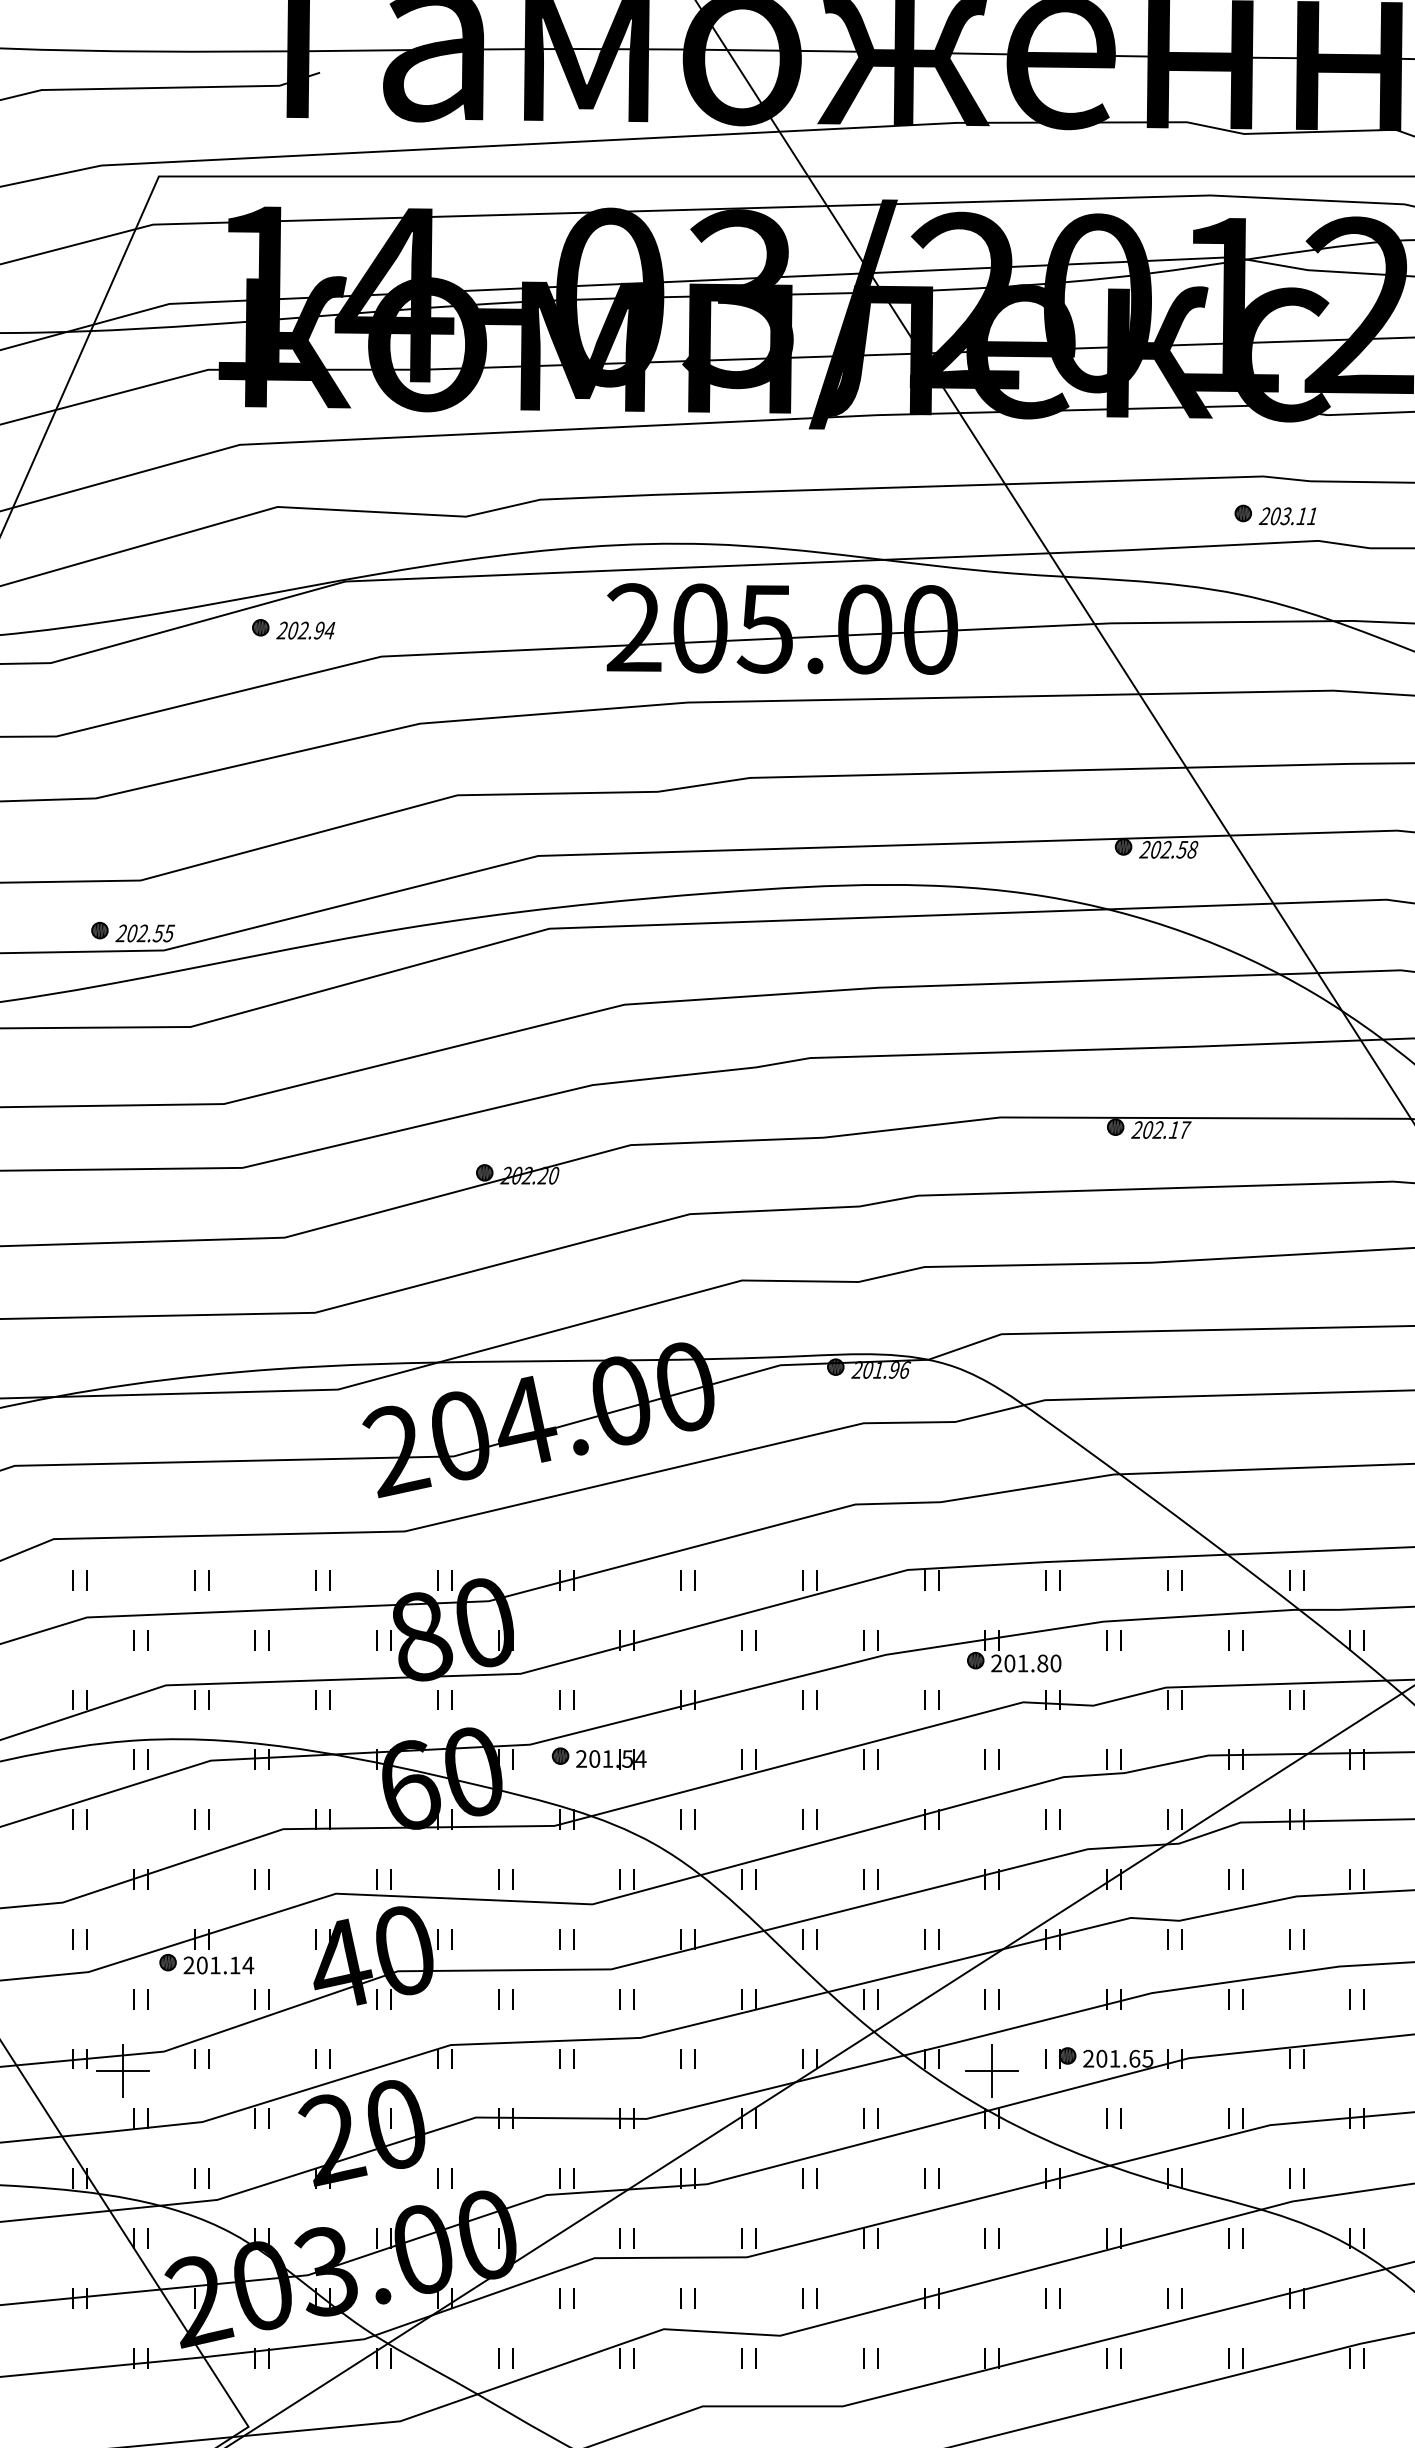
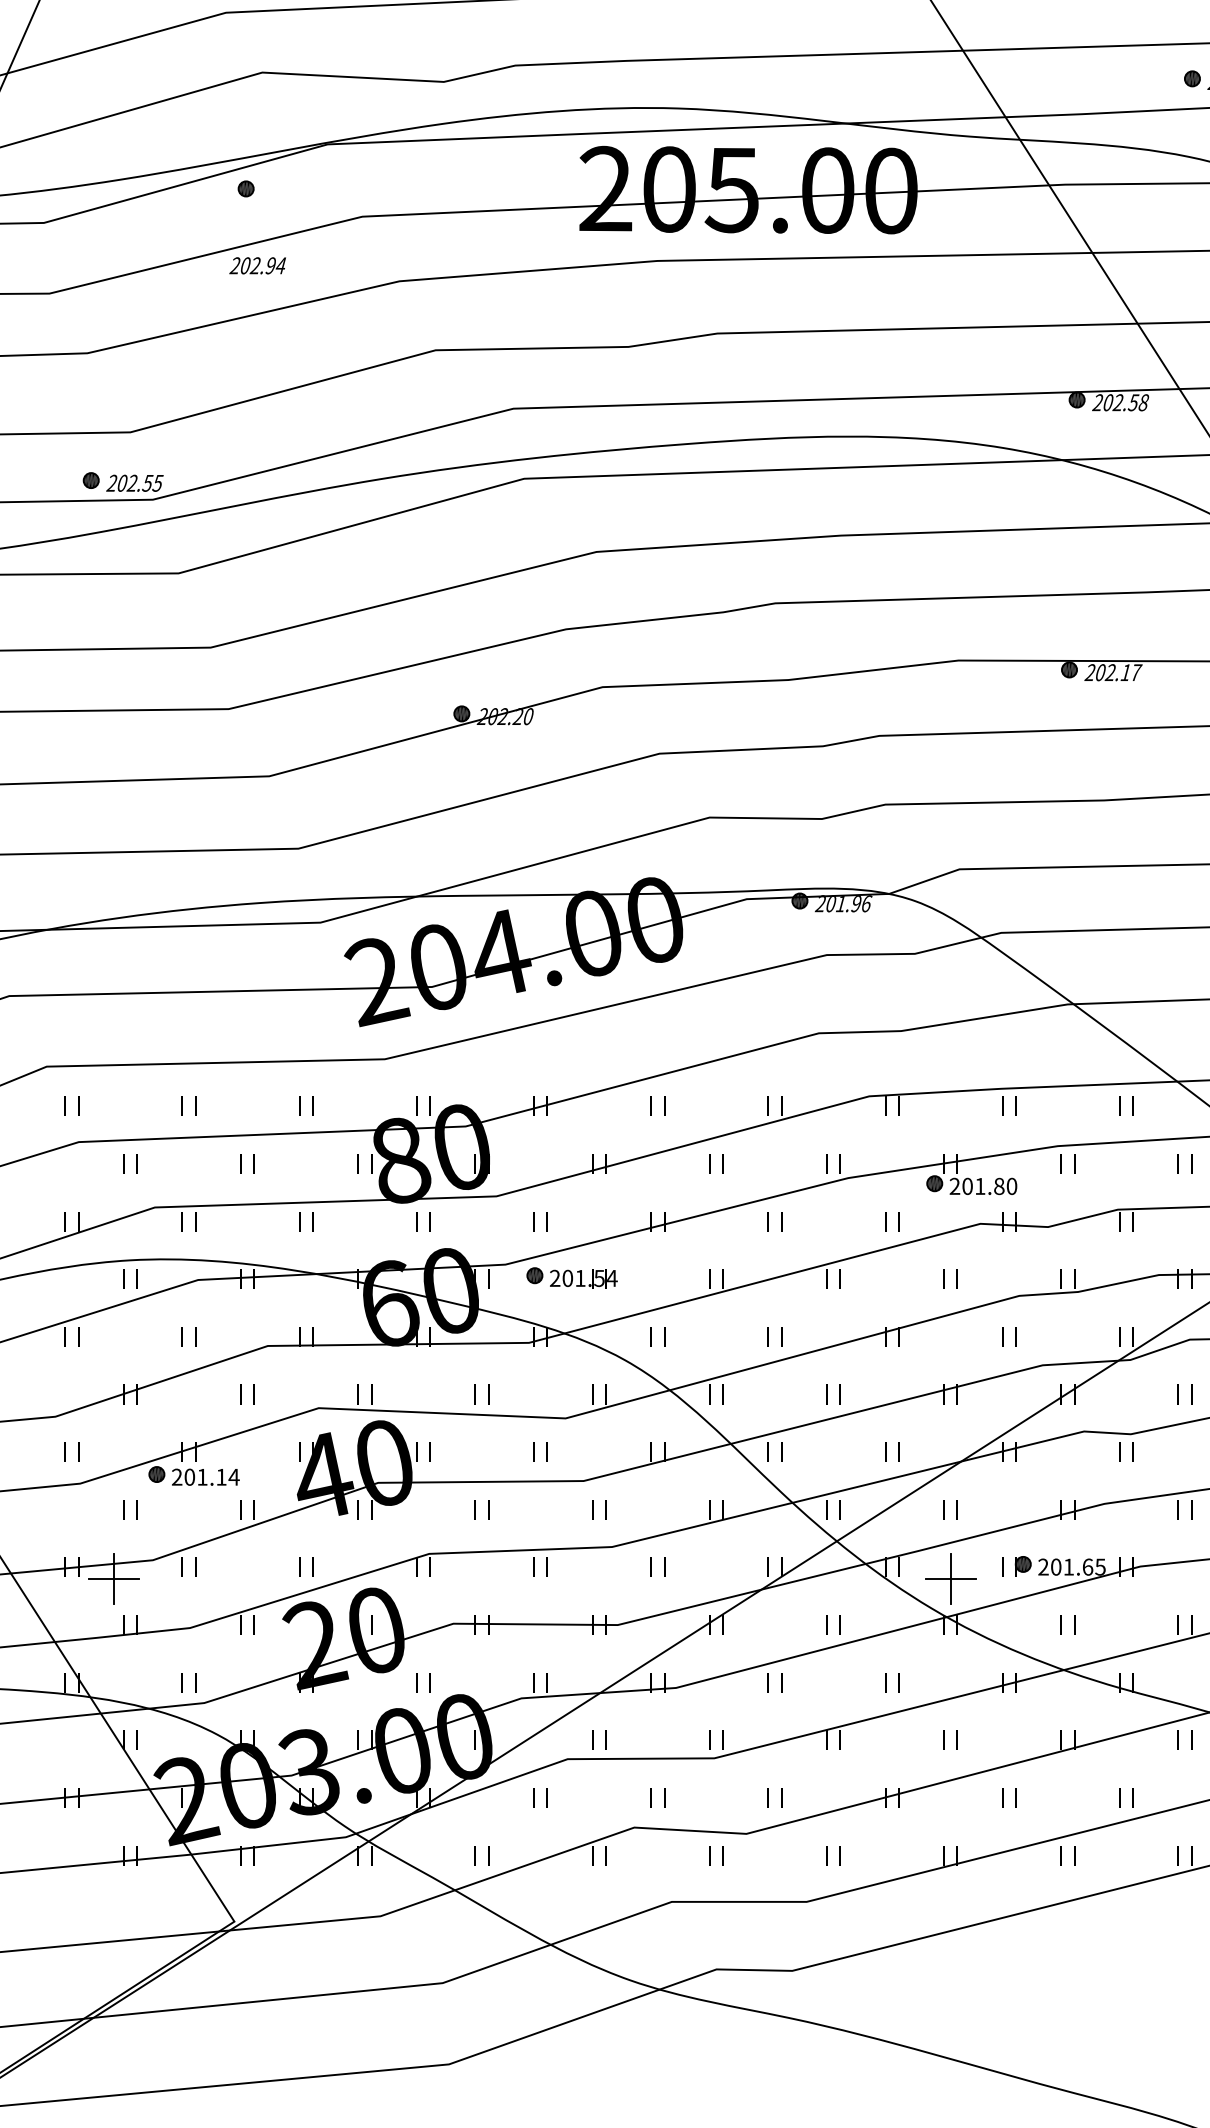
text: (305, 630) -> (257, 265), moved

